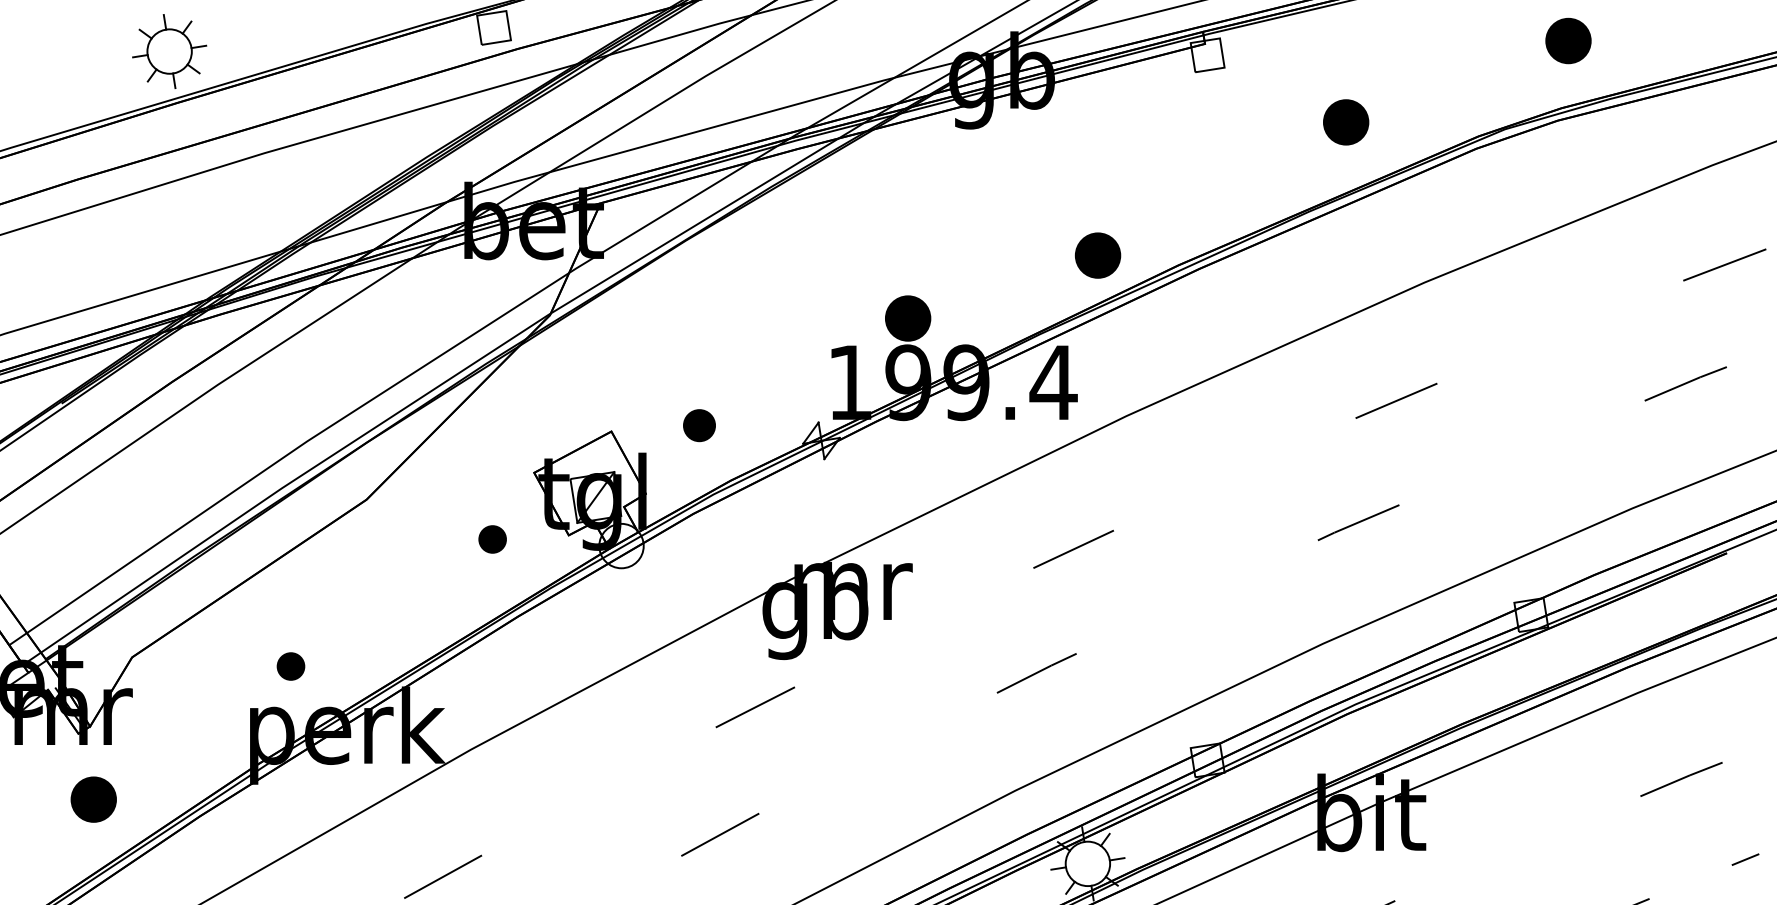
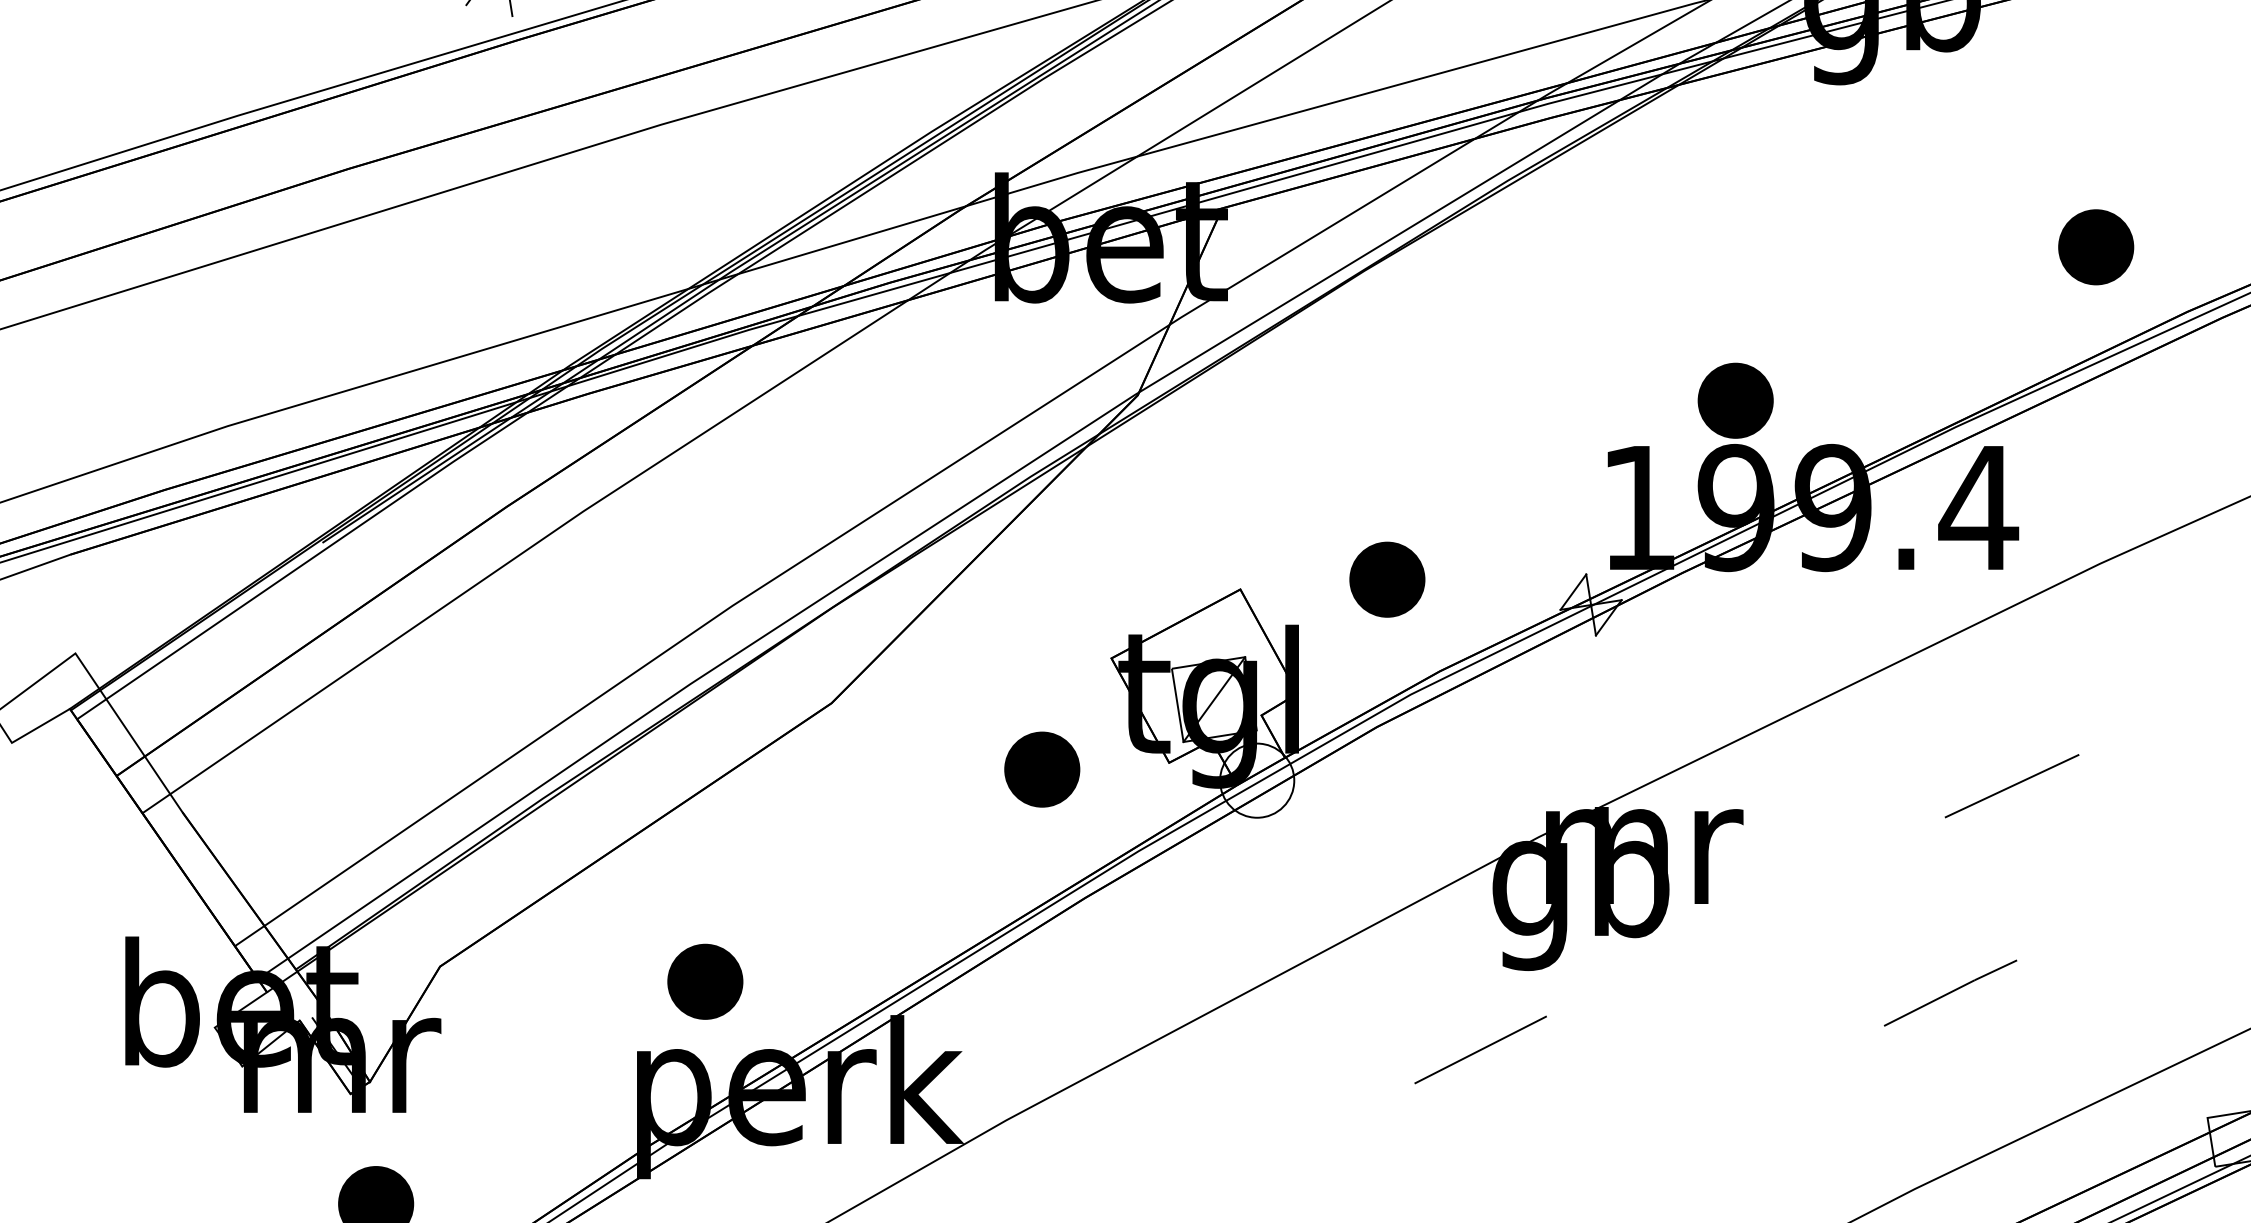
part: (1097, 255) -> (2095, 247), moved
part: (699, 425) -> (1387, 579), size x1.43
part: (492, 539) -> (1041, 769), size x1.67
part: (290, 666) -> (704, 981), size x1.67

